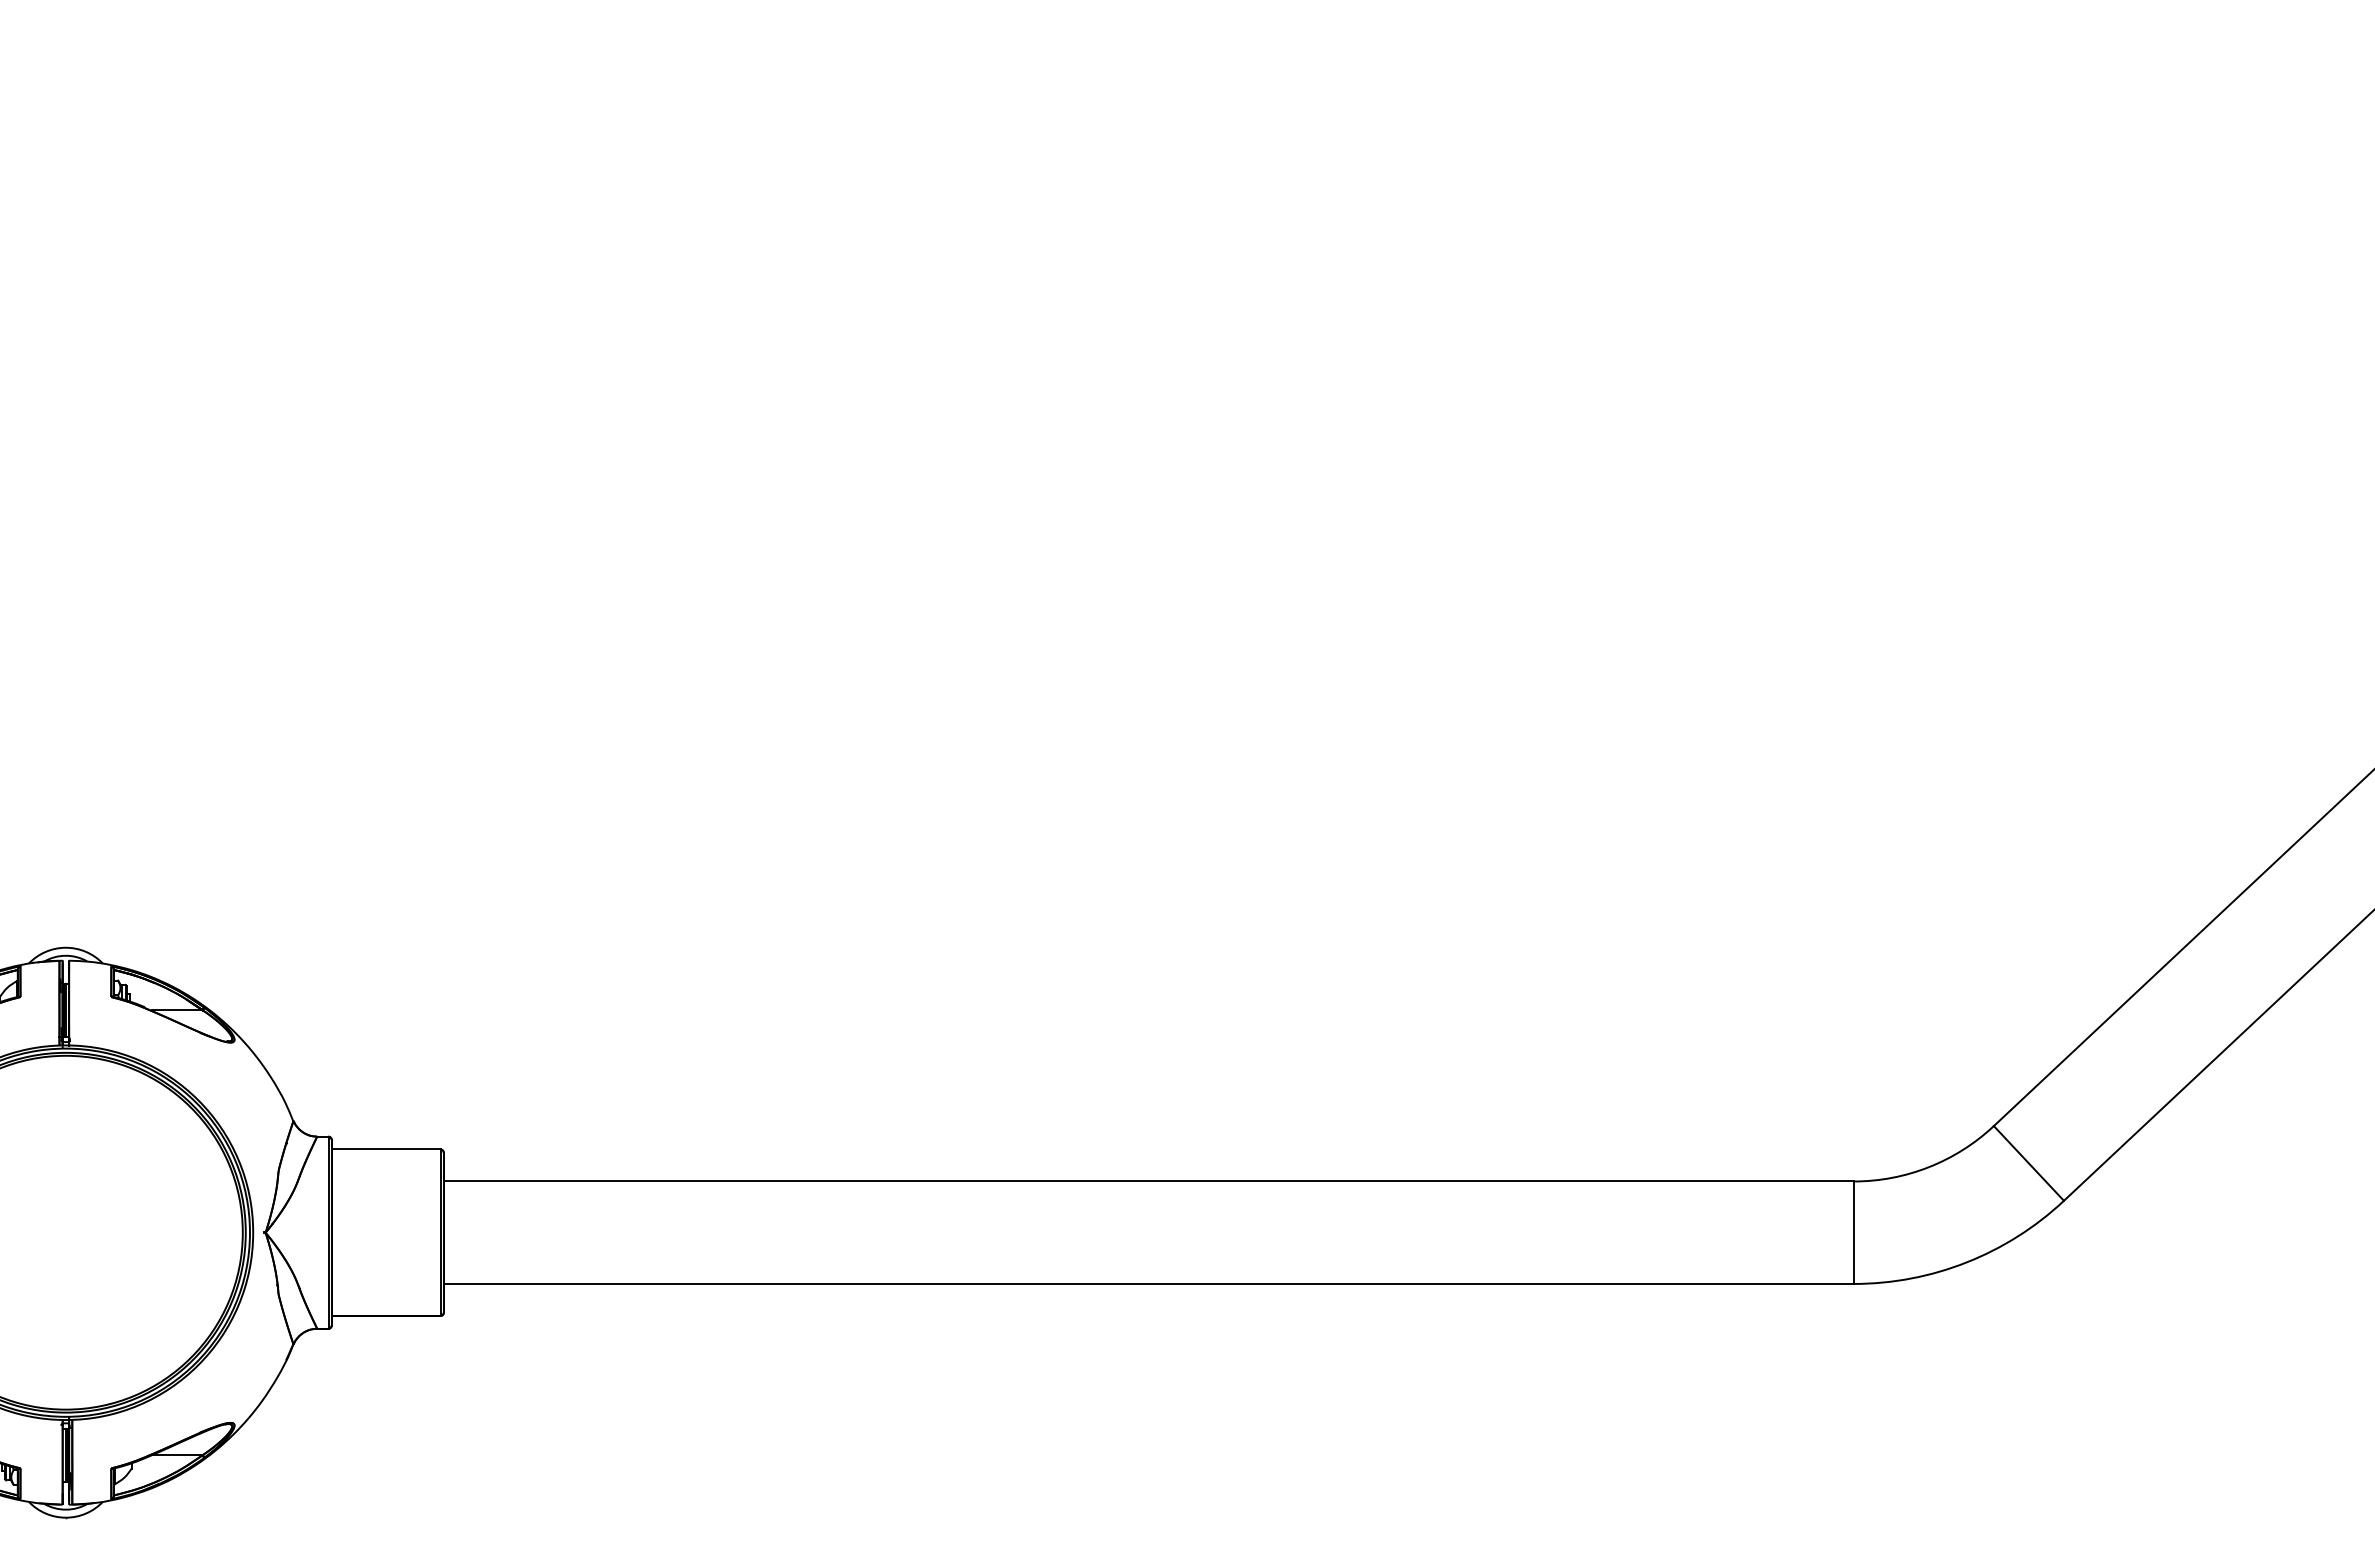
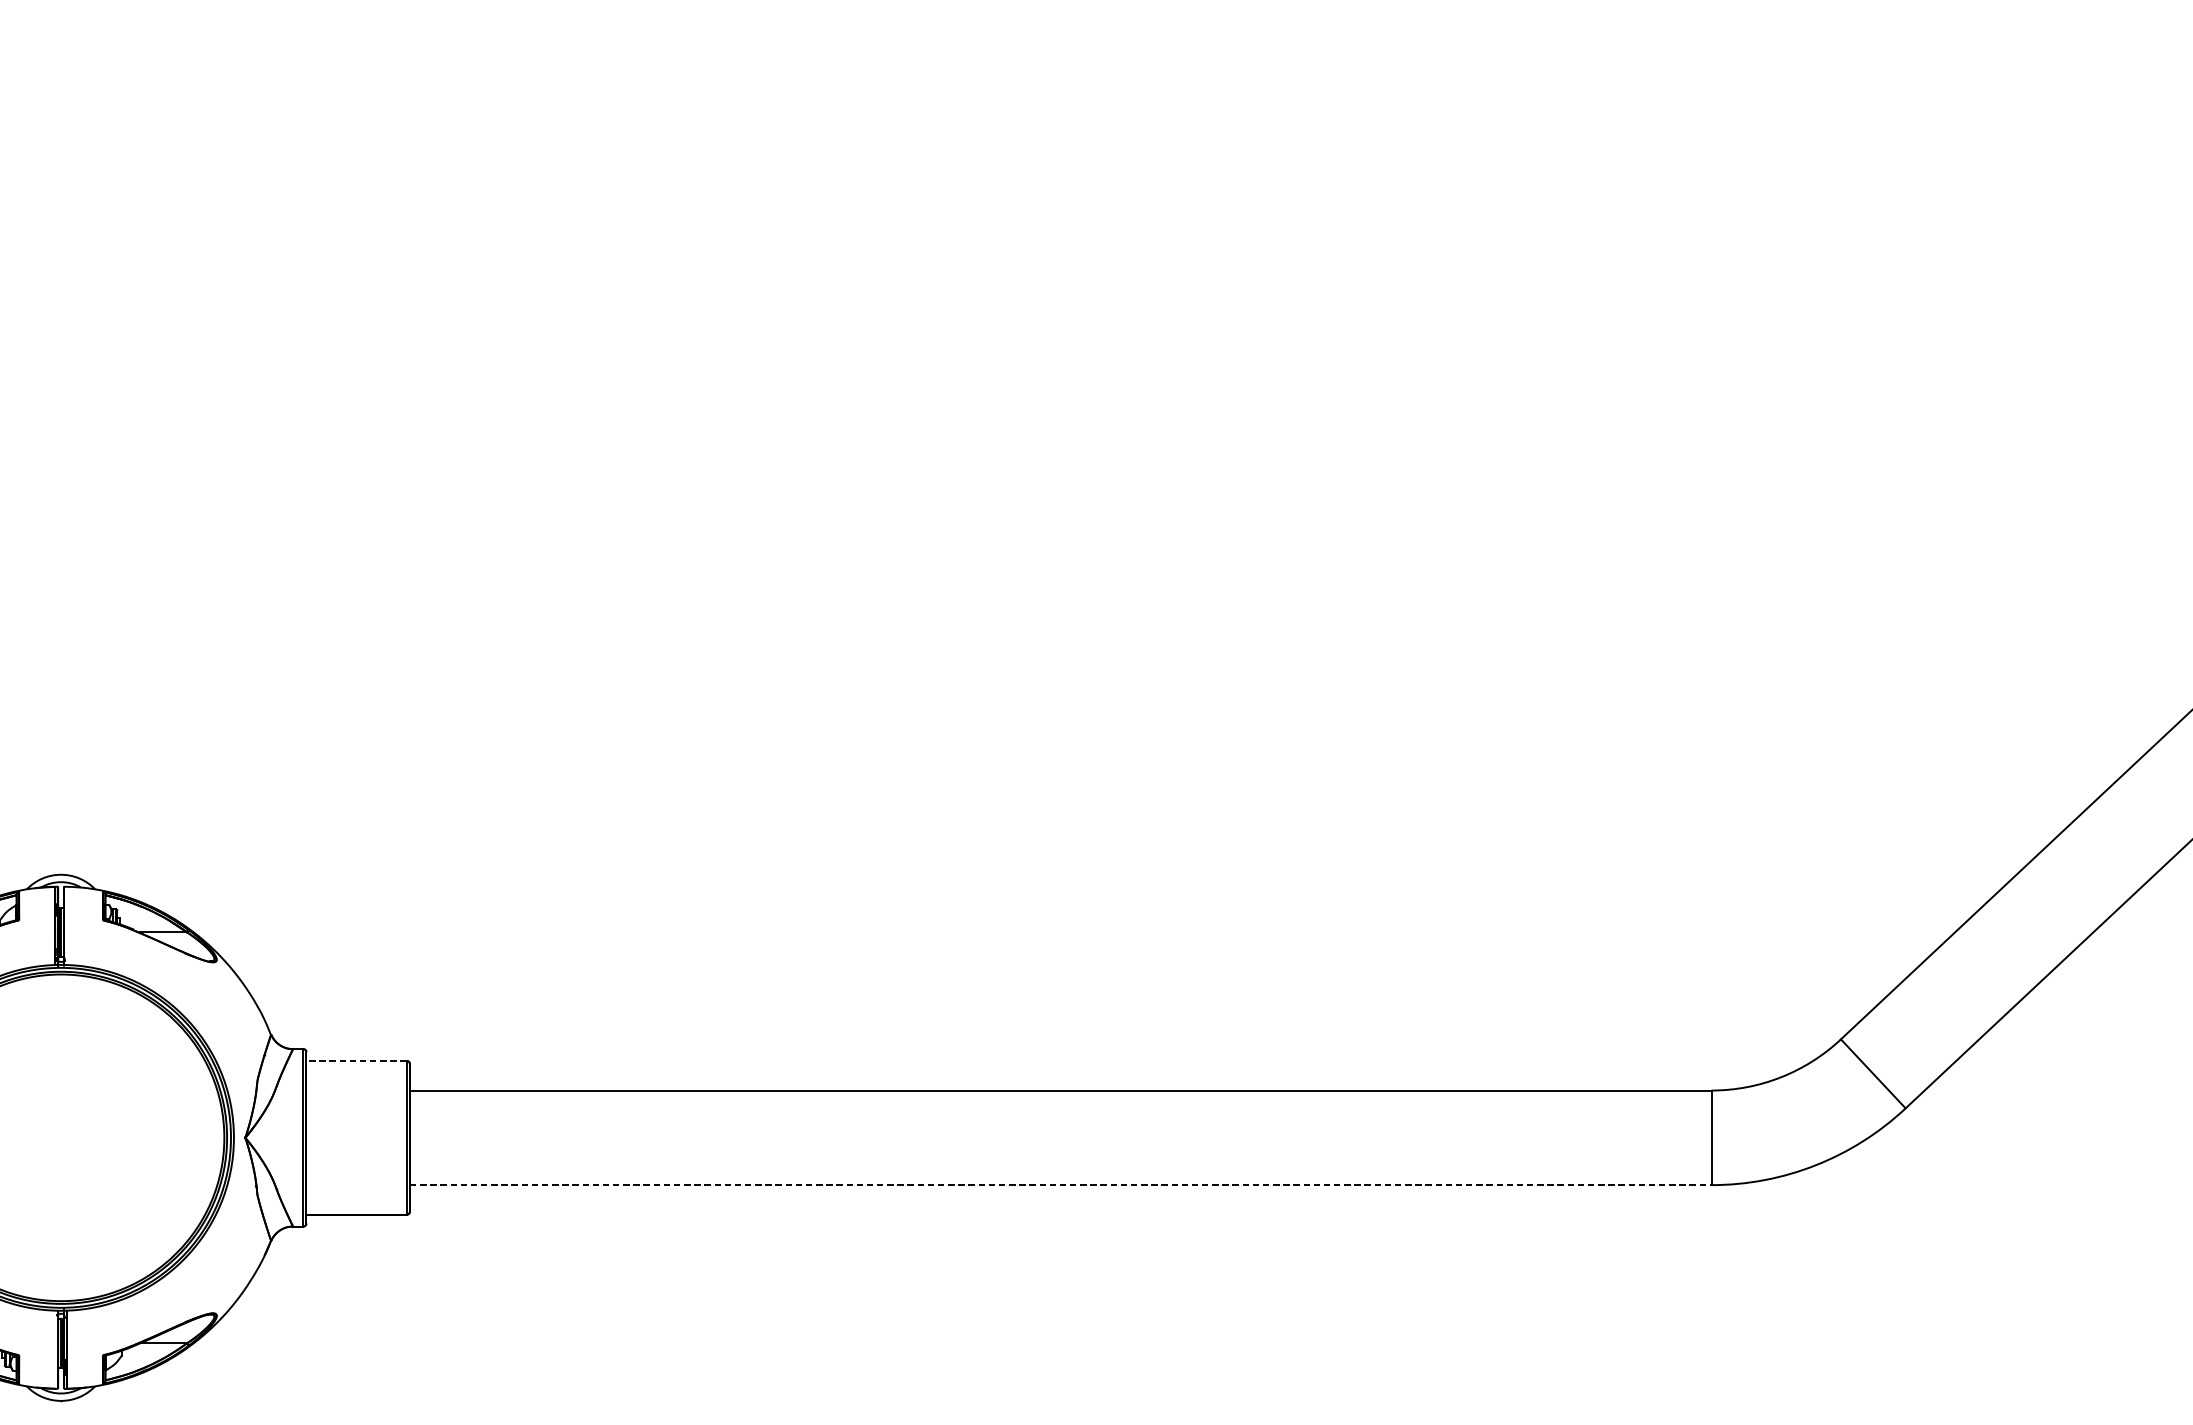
line: (385, 1149) -> (356, 1061), solid -> dashed
line: (1148, 1283) -> (1060, 1184), solid -> dashed

